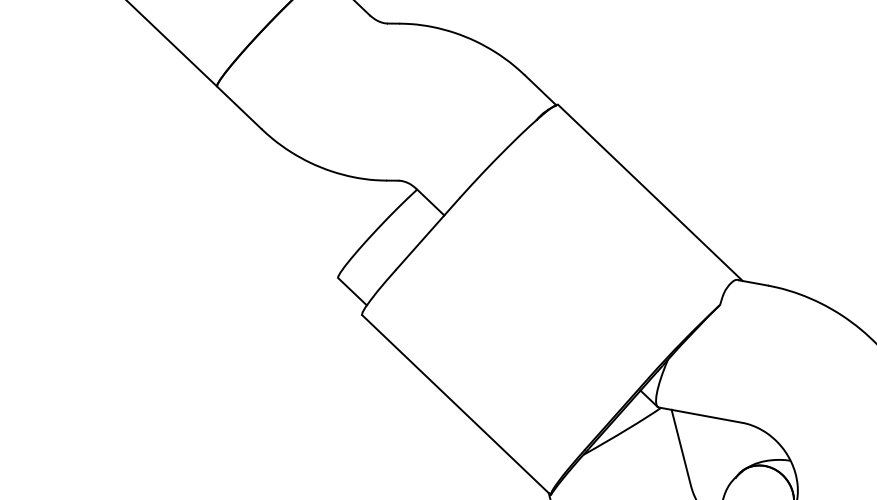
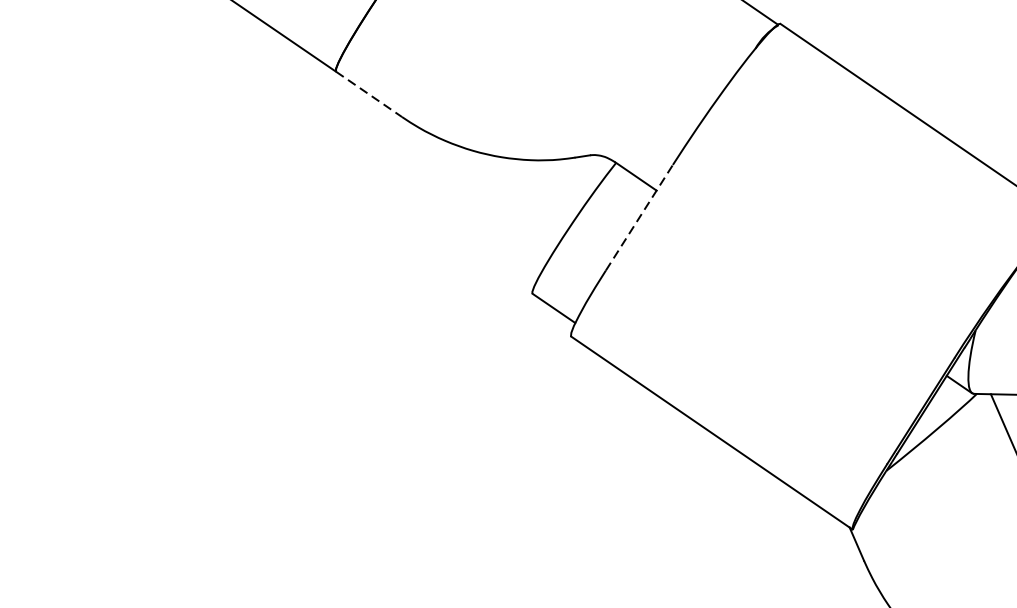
line: (239, 107) -> (369, 94), solid -> dashed
line: (428, 233) -> (639, 217), solid -> dashed

